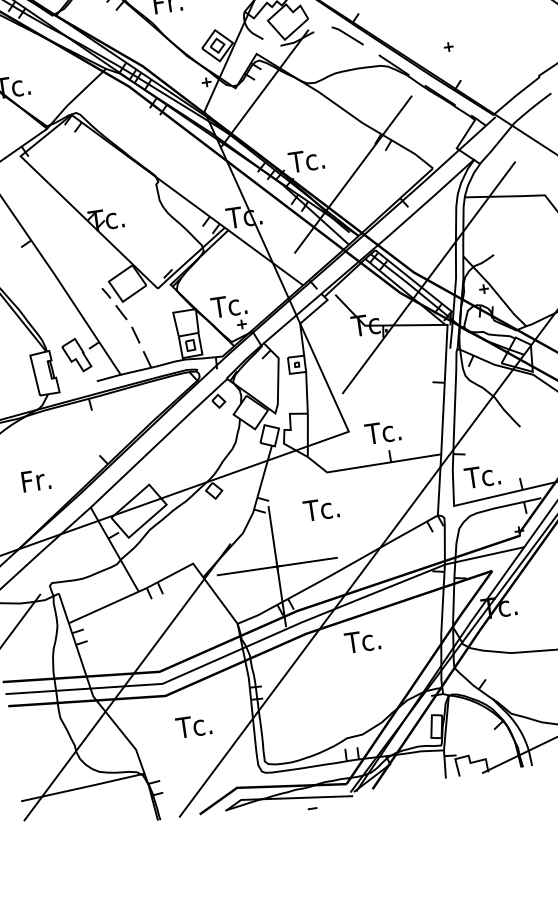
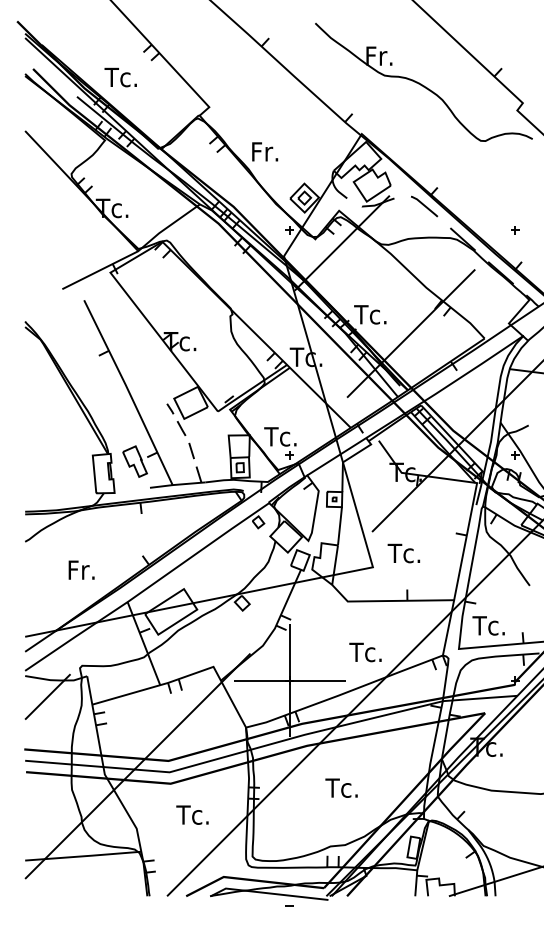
text: (382, 432) -> (403, 553), moved
text: (321, 509) -> (365, 652), moved
text: (362, 640) -> (341, 787), moved

